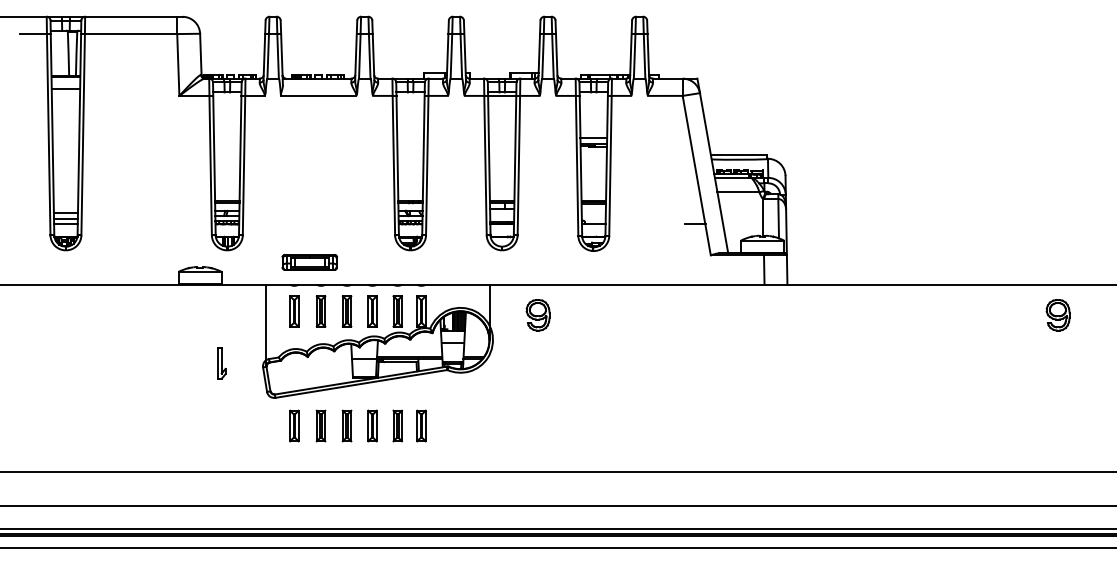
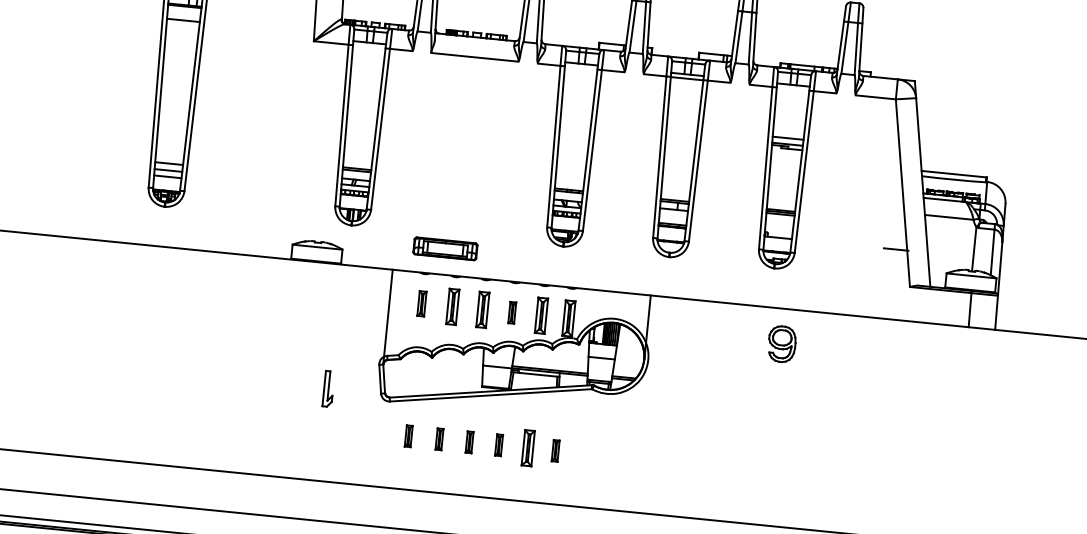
part: (294, 311) -> (422, 303), size x0.7
part: (372, 311) -> (512, 312), size x0.6
part: (537, 315) -> (781, 344), moved
part: (221, 363) -> (328, 389), moved
part: (294, 425) -> (408, 435), size x0.6
part: (320, 425) -> (438, 438), size x0.6
part: (346, 425) -> (469, 441), size x0.6
part: (372, 425) -> (499, 444), size x0.6
part: (421, 425) -> (555, 450), size x0.6

